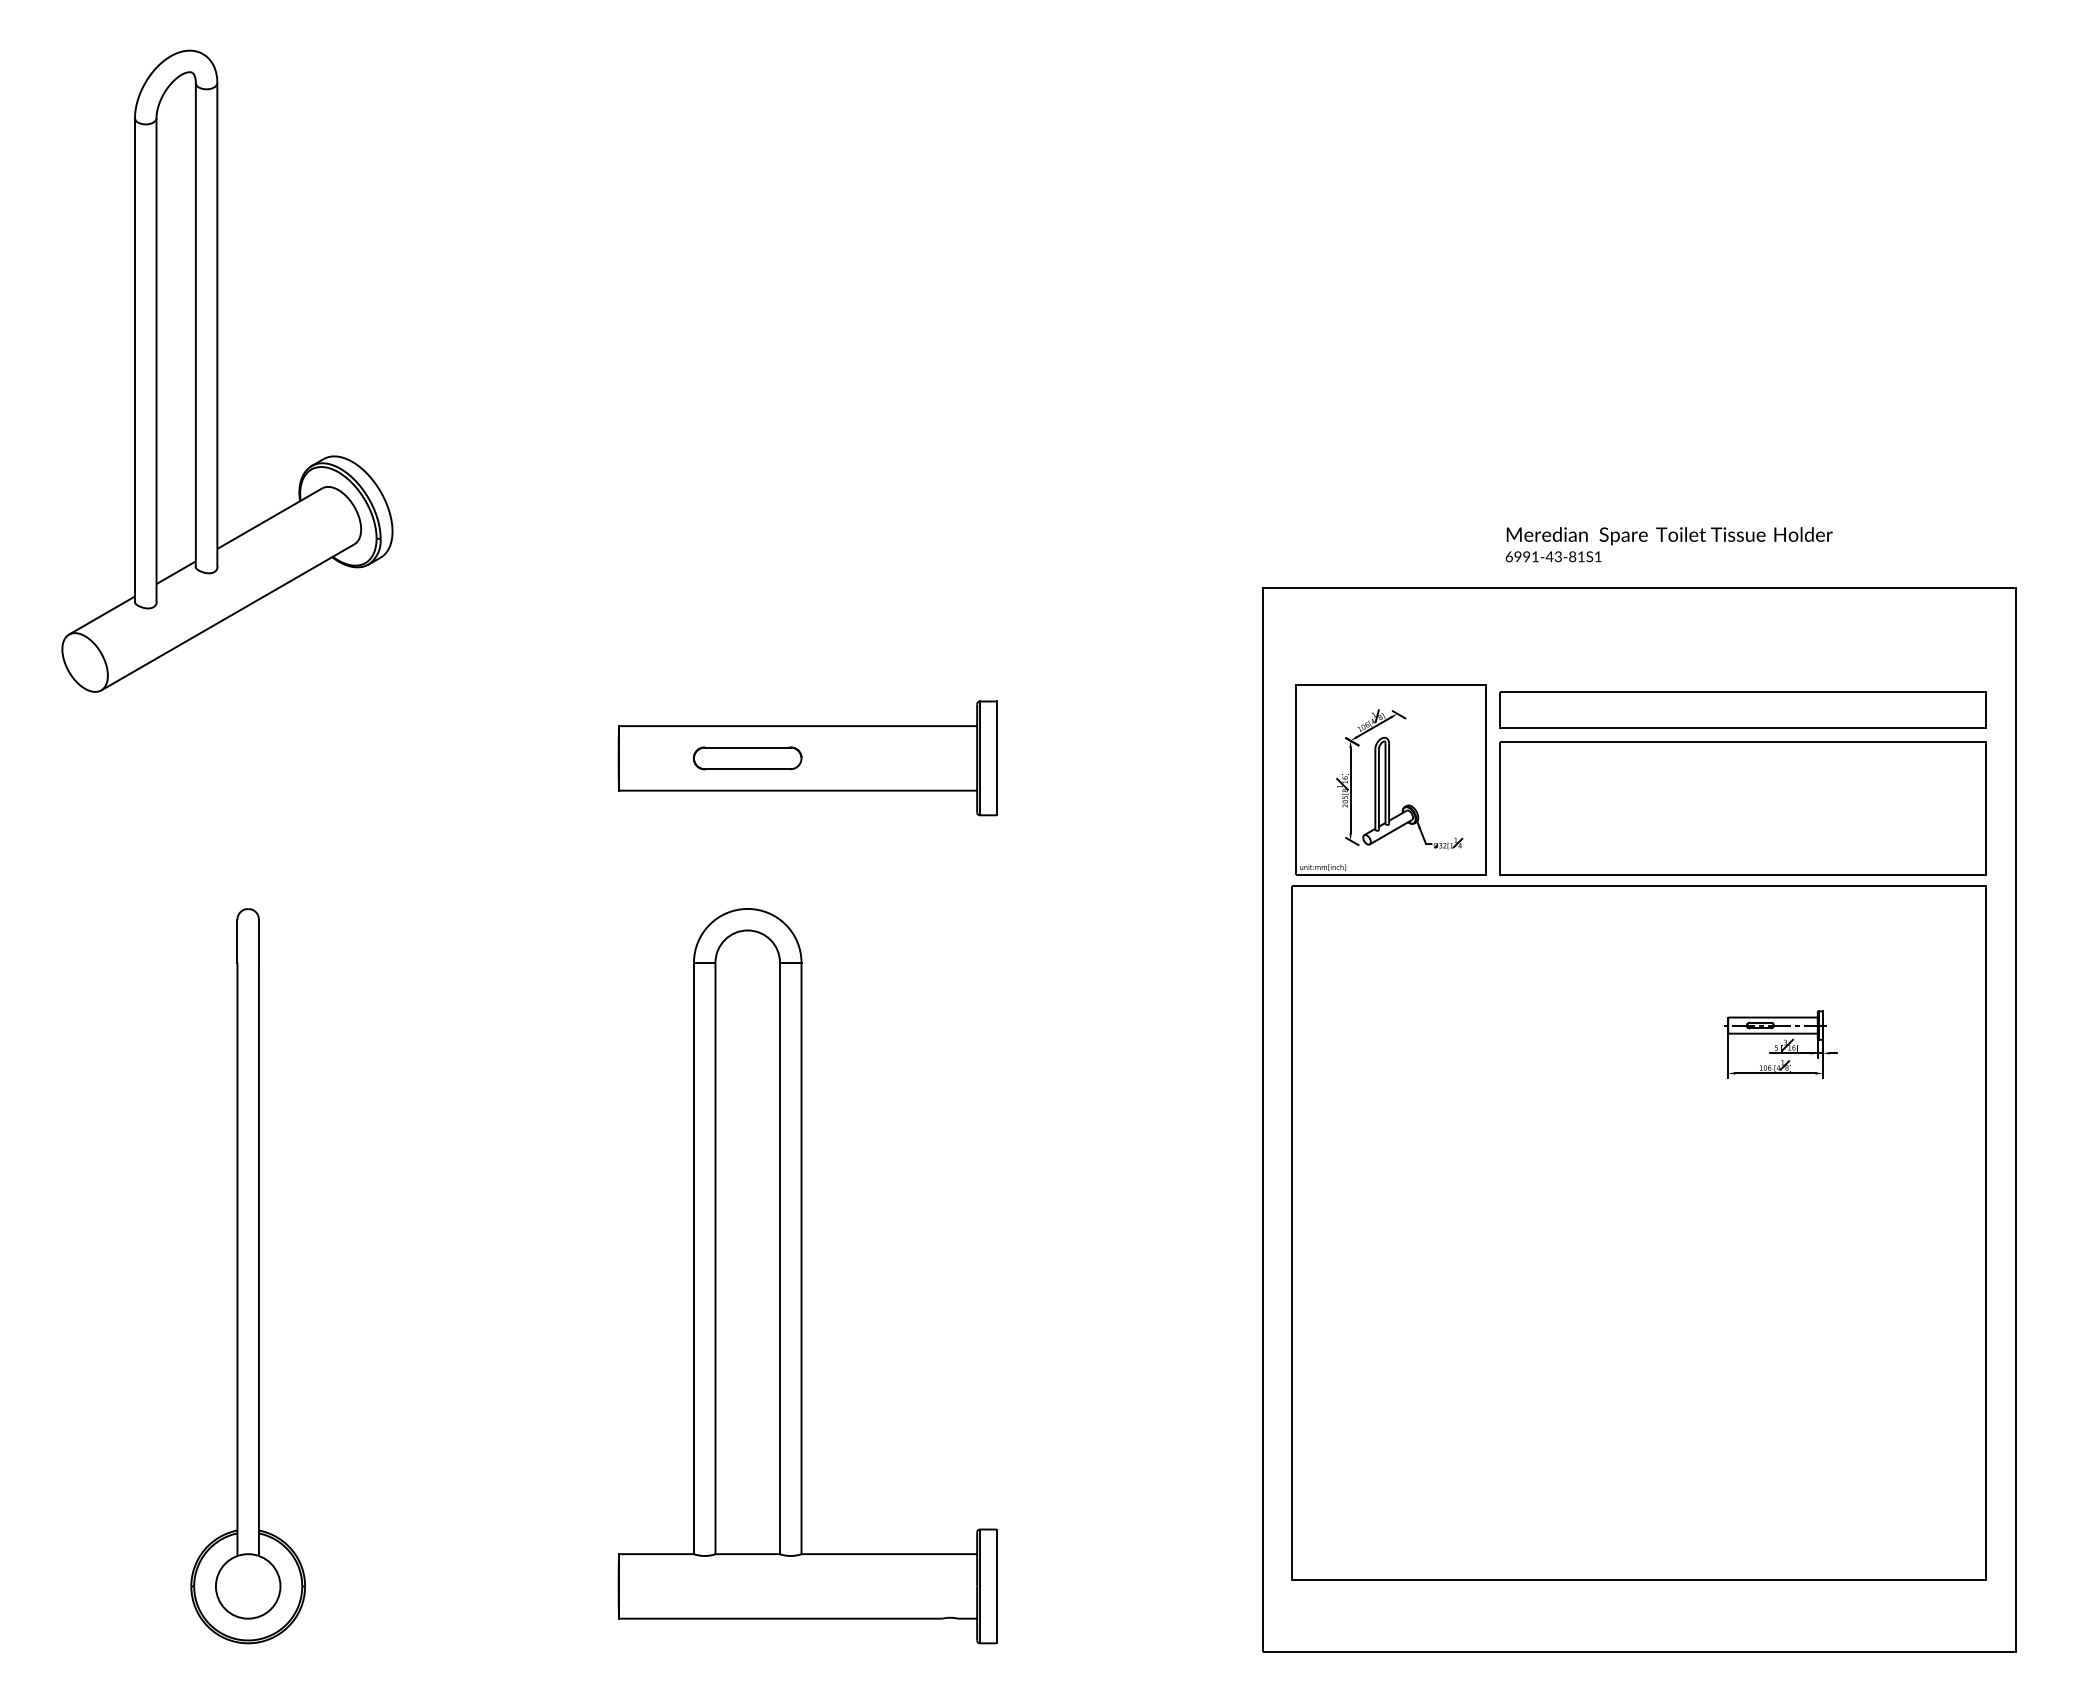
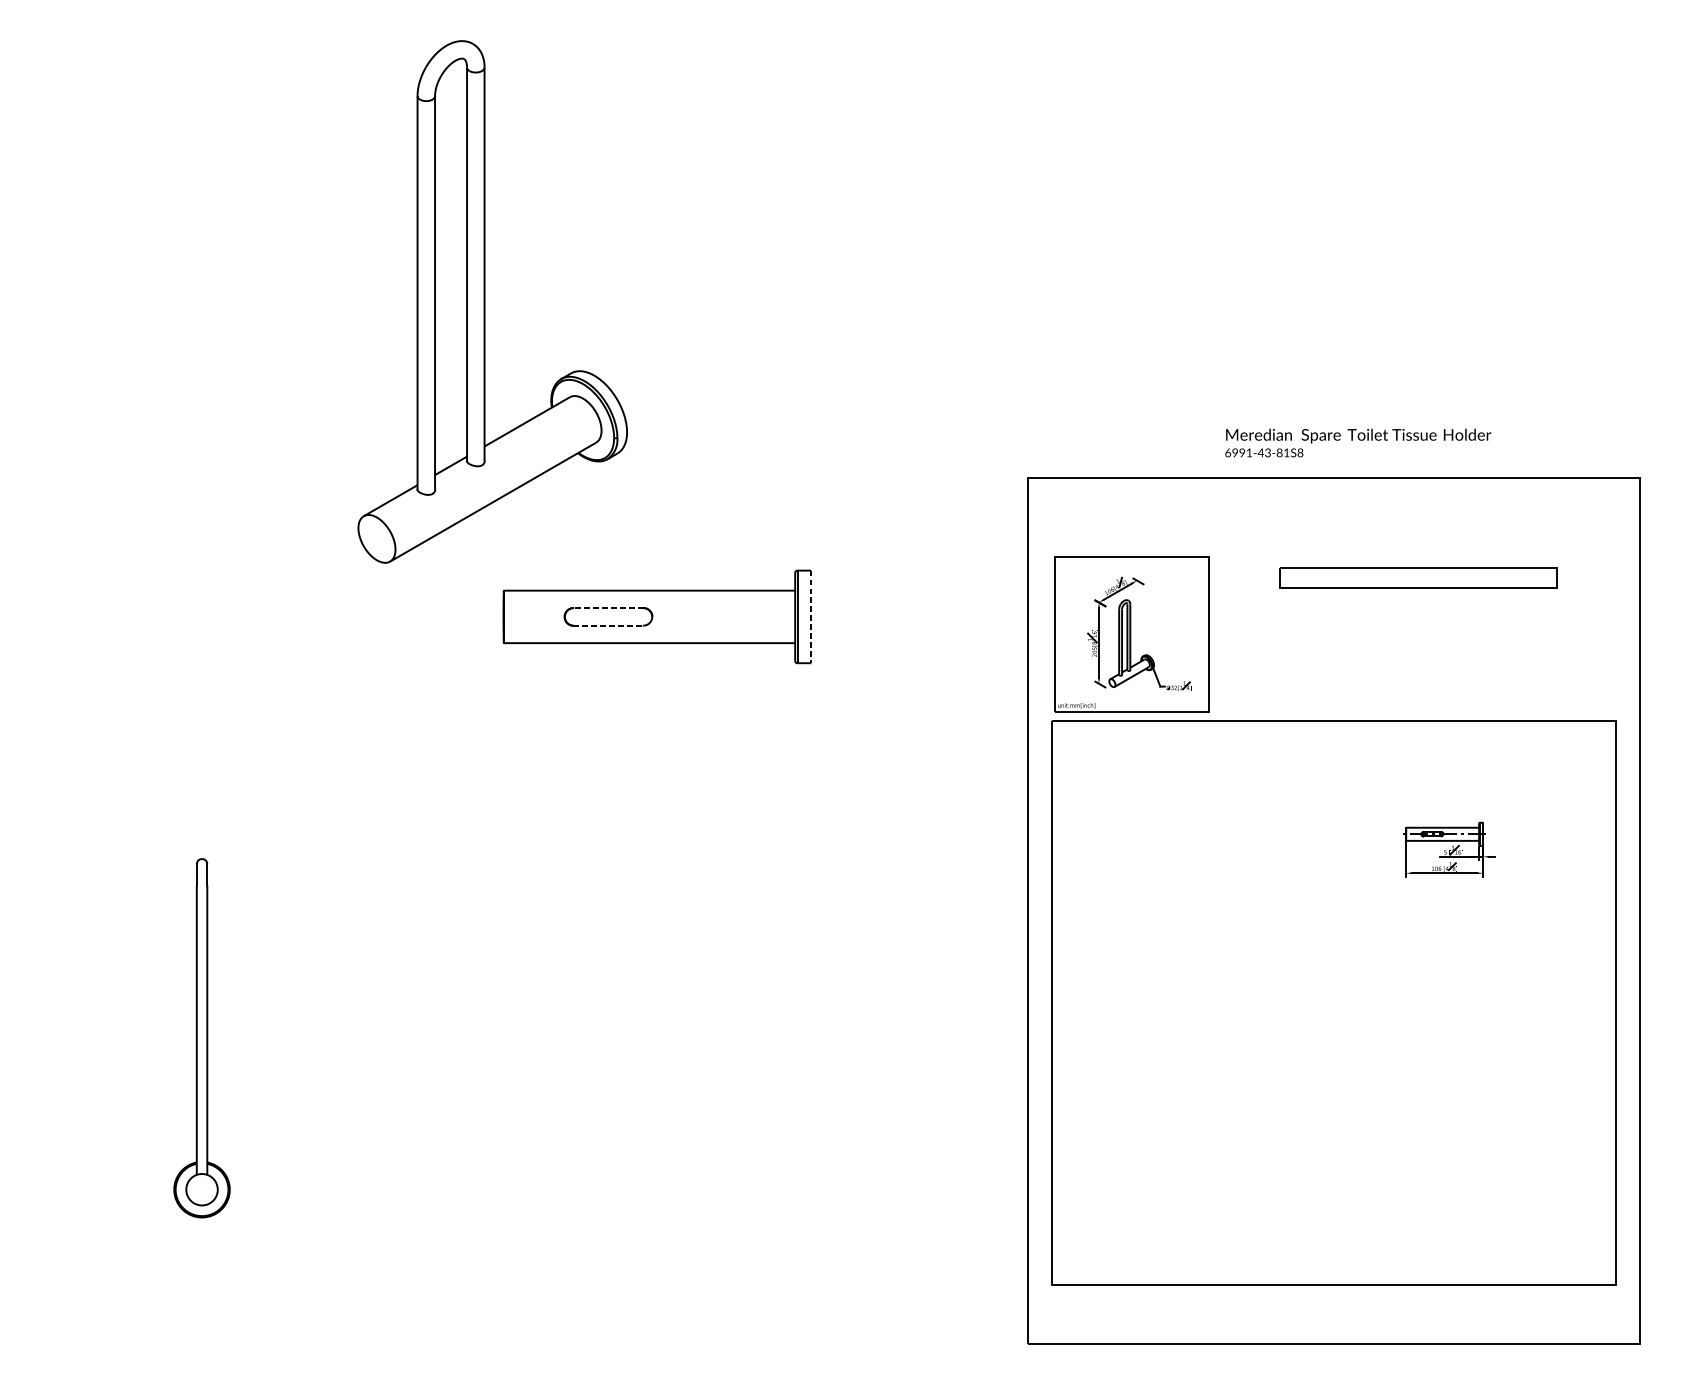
part: (218, 370) -> (485, 301), moved
text: (1597, 556) -> (1299, 452), 6991-43-81S1 -> 6991-43-81S8
part: (1742, 709) -> (1417, 577), size x0.7
line: (747, 747) -> (608, 608), solid -> dashed
line: (996, 758) -> (810, 616), solid -> dashed
line: (748, 769) -> (609, 625), solid -> dashed
part: (1742, 808) -> (1417, 657), removed
part: (247, 1276) -> (201, 1038), size x0.6
part: (807, 1276) -> (657, 1038), removed

